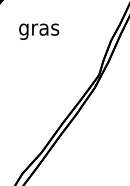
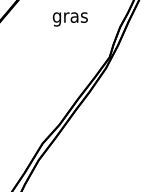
text: (38, 31) -> (69, 19), moved

